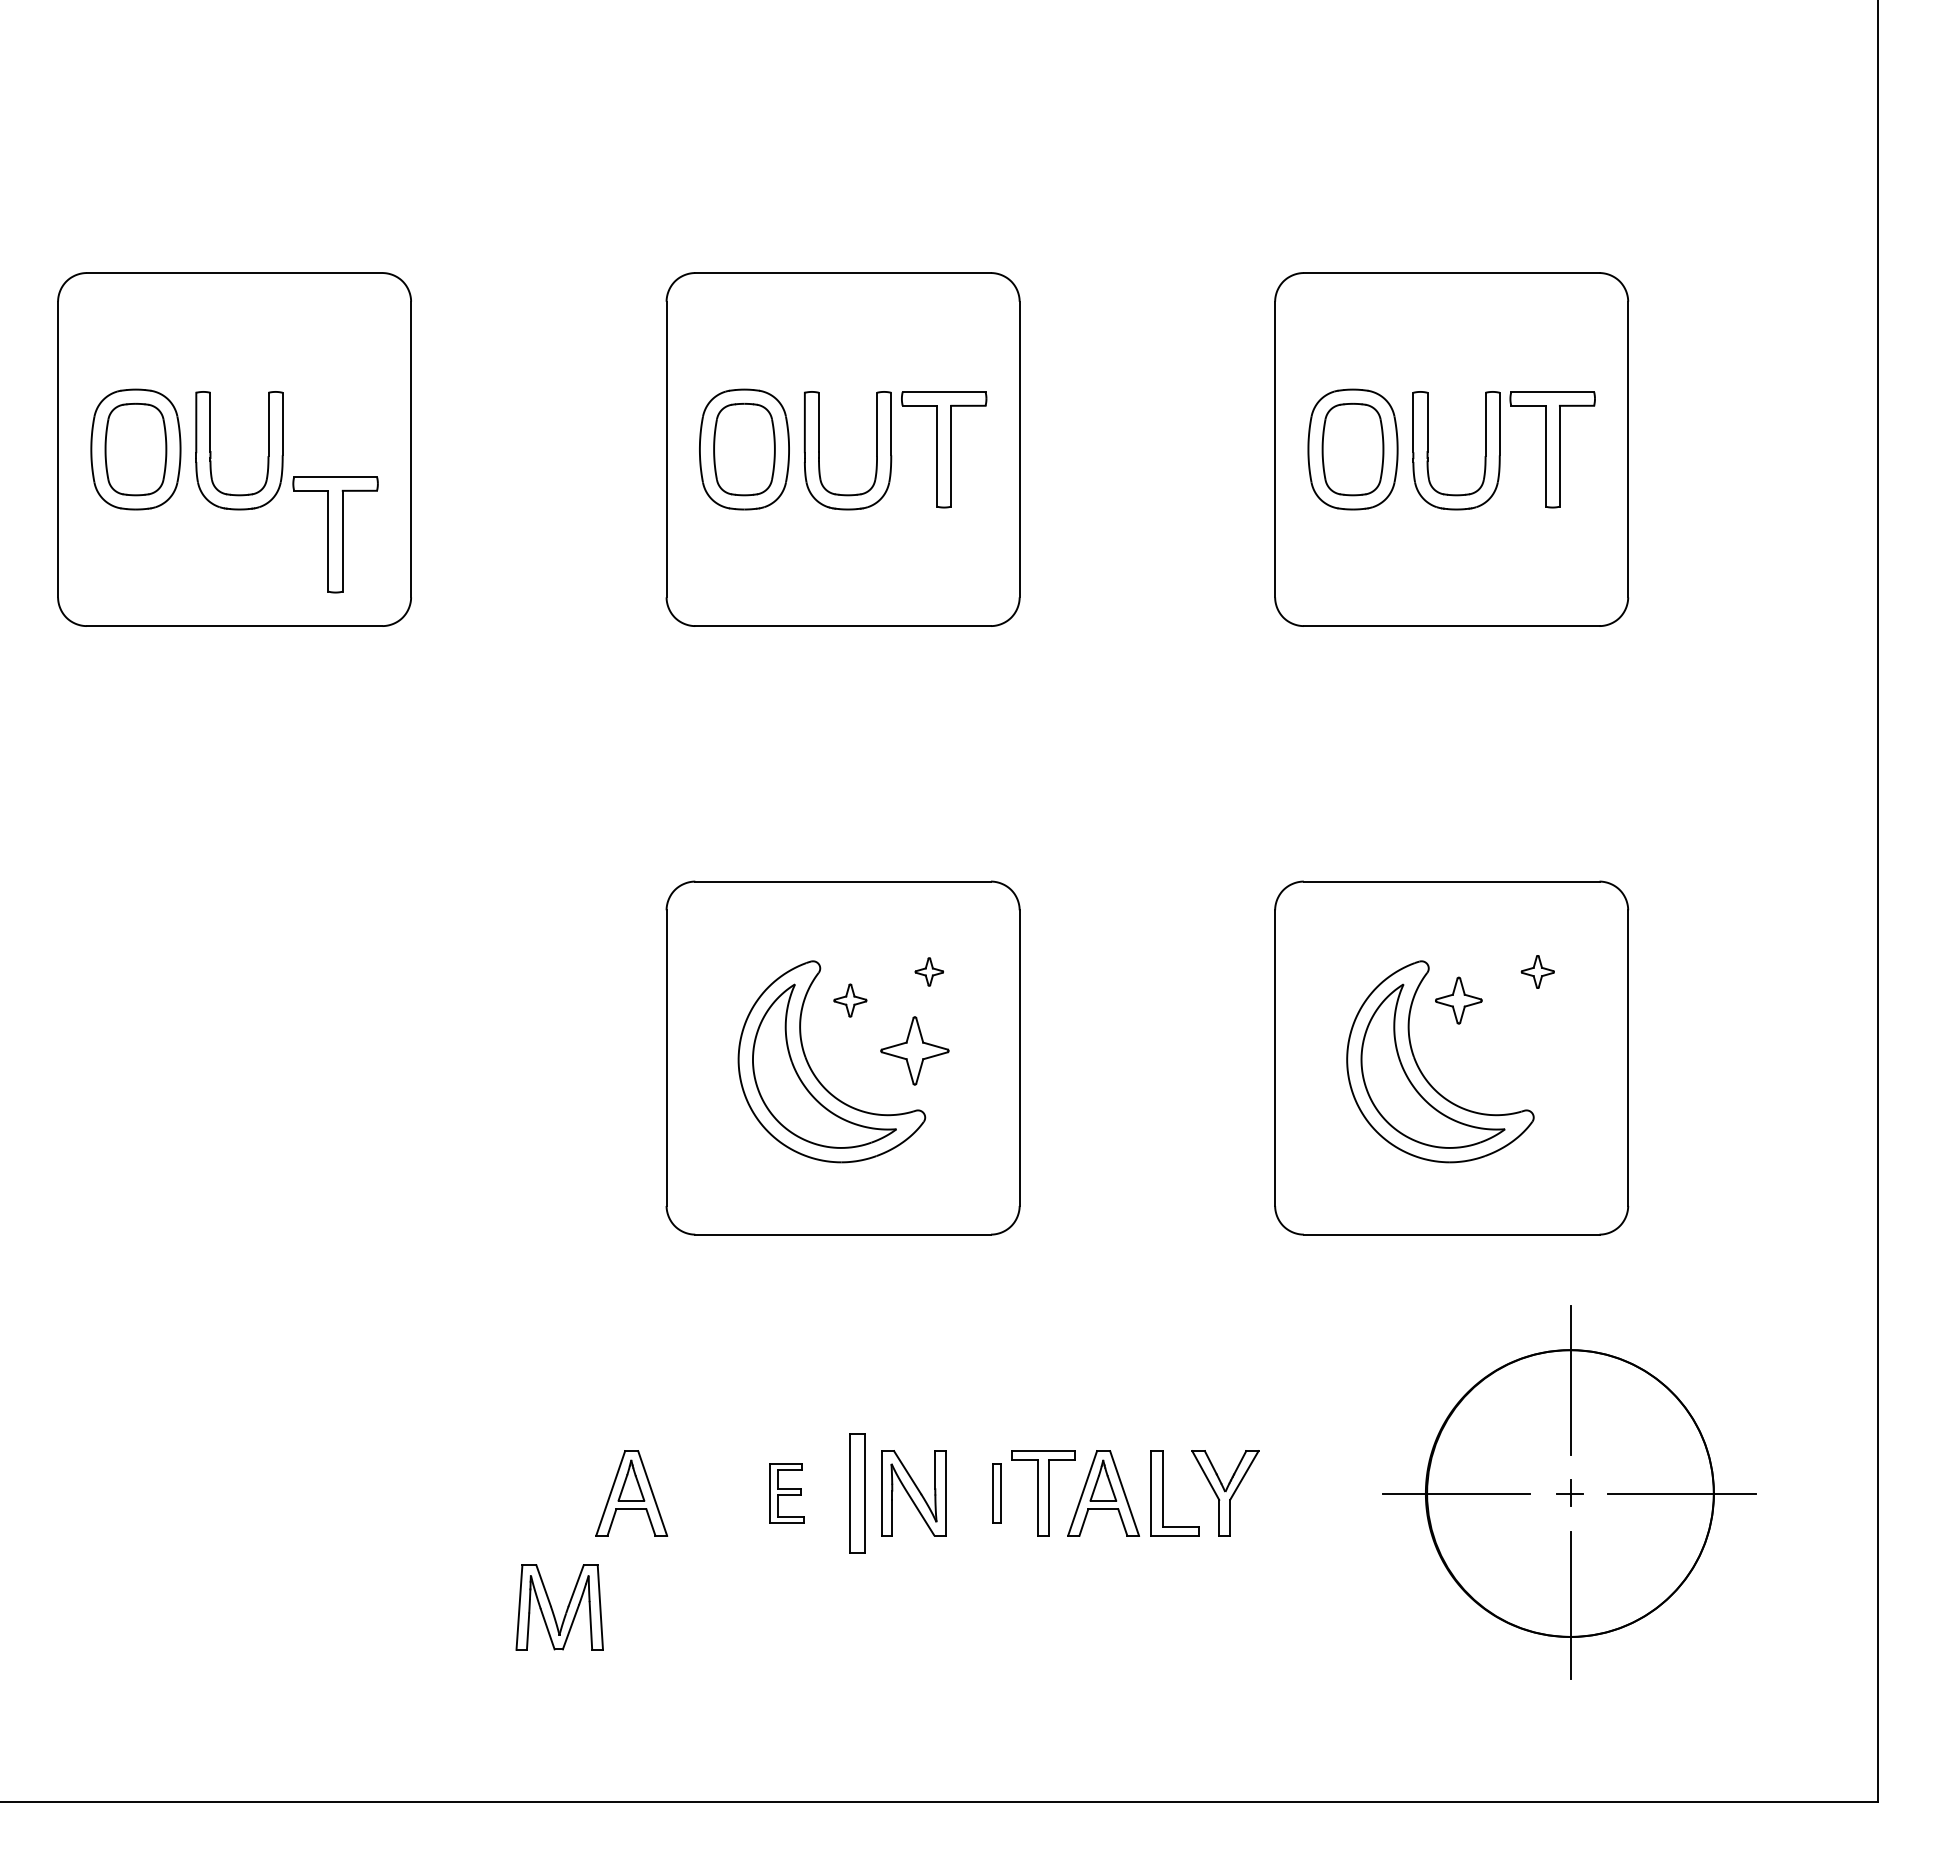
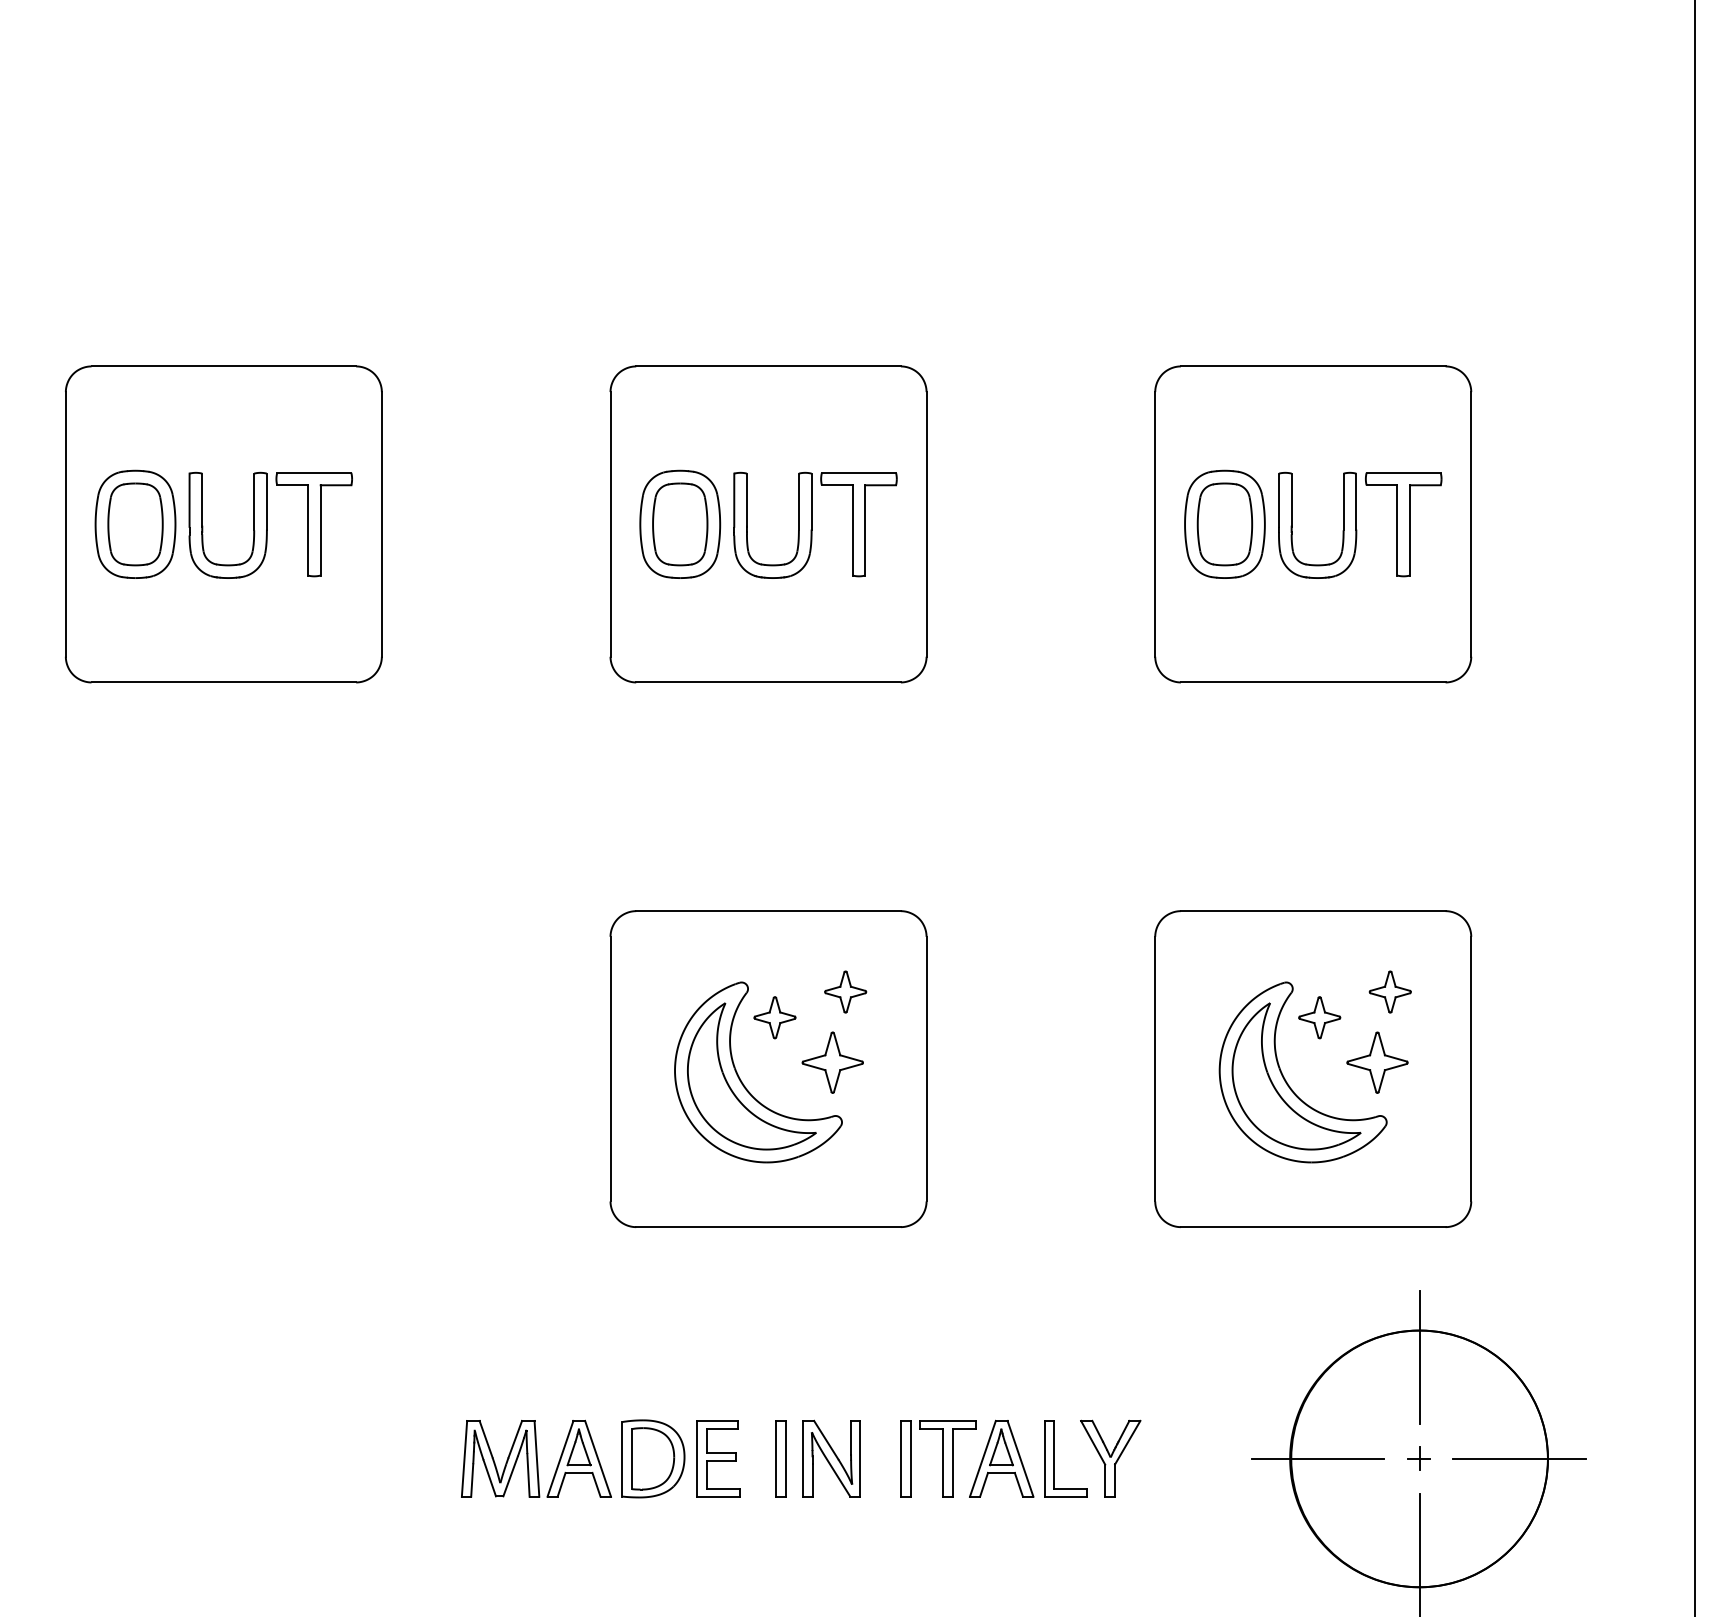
part: (335, 534) -> (314, 524), moved
part: (929, 971) -> (845, 991), size x1.67
part: (1537, 971) -> (1390, 991), size x1.43
part: (850, 1000) -> (775, 1017), size x1.43
part: (1523, 1050) -> (1377, 1062), added
part: (714, 1493) -> (653, 1458), added
part: (786, 1493) -> (717, 1458), size x1.43
part: (857, 1493) -> (781, 1458), size x0.71
part: (996, 1493) -> (905, 1458), size x1.43
part: (553, 1610) -> (494, 1461), moved

